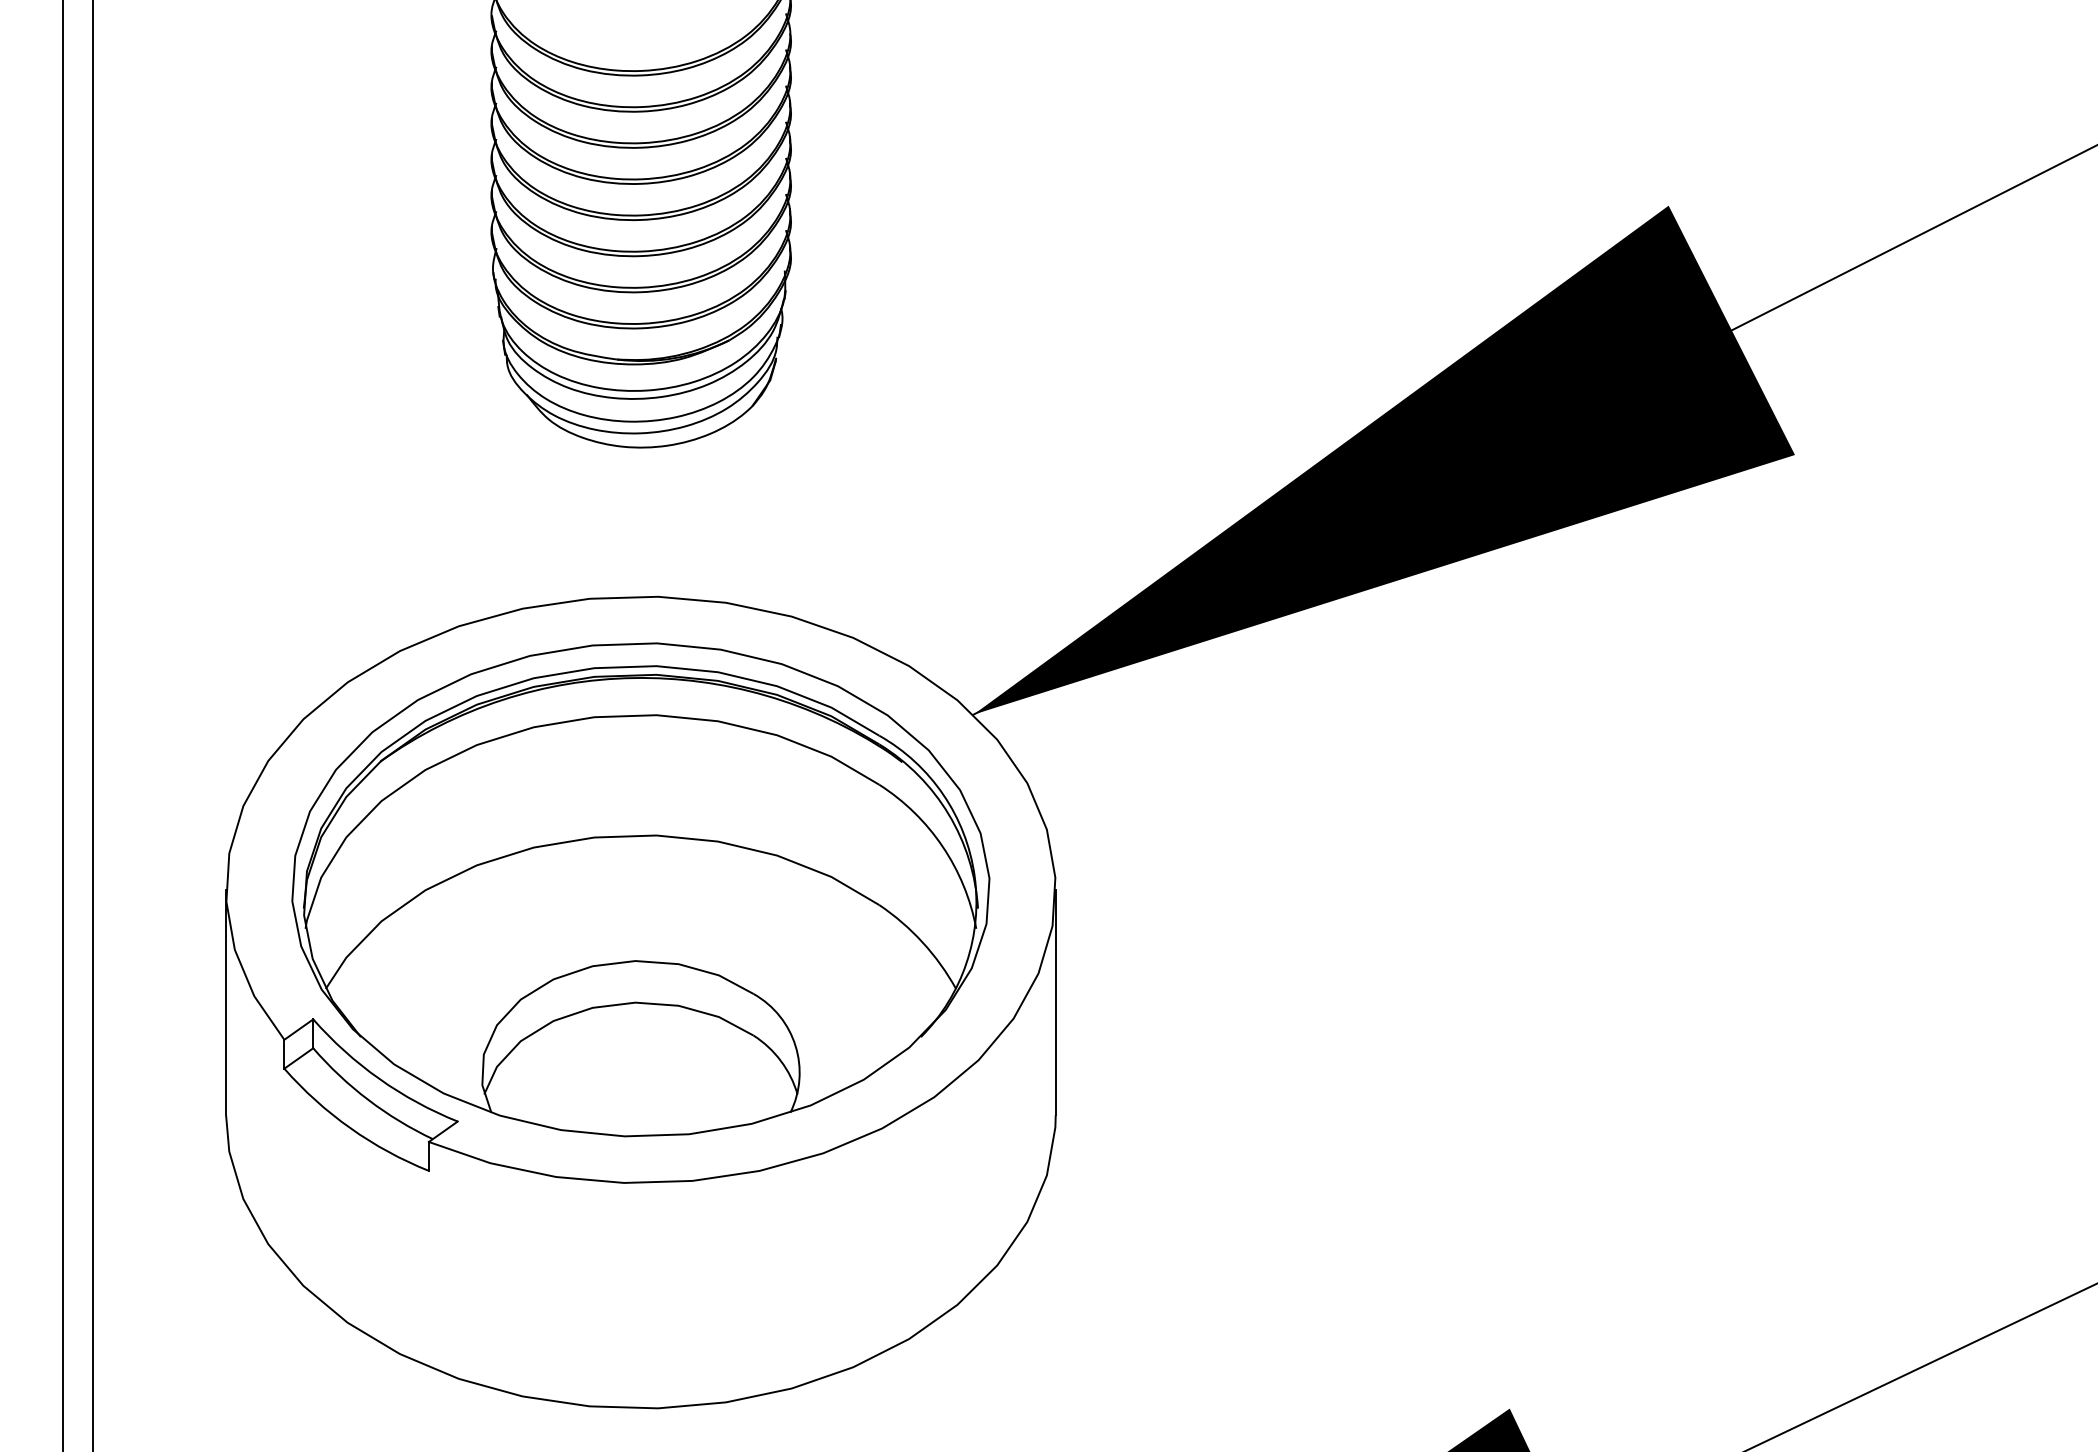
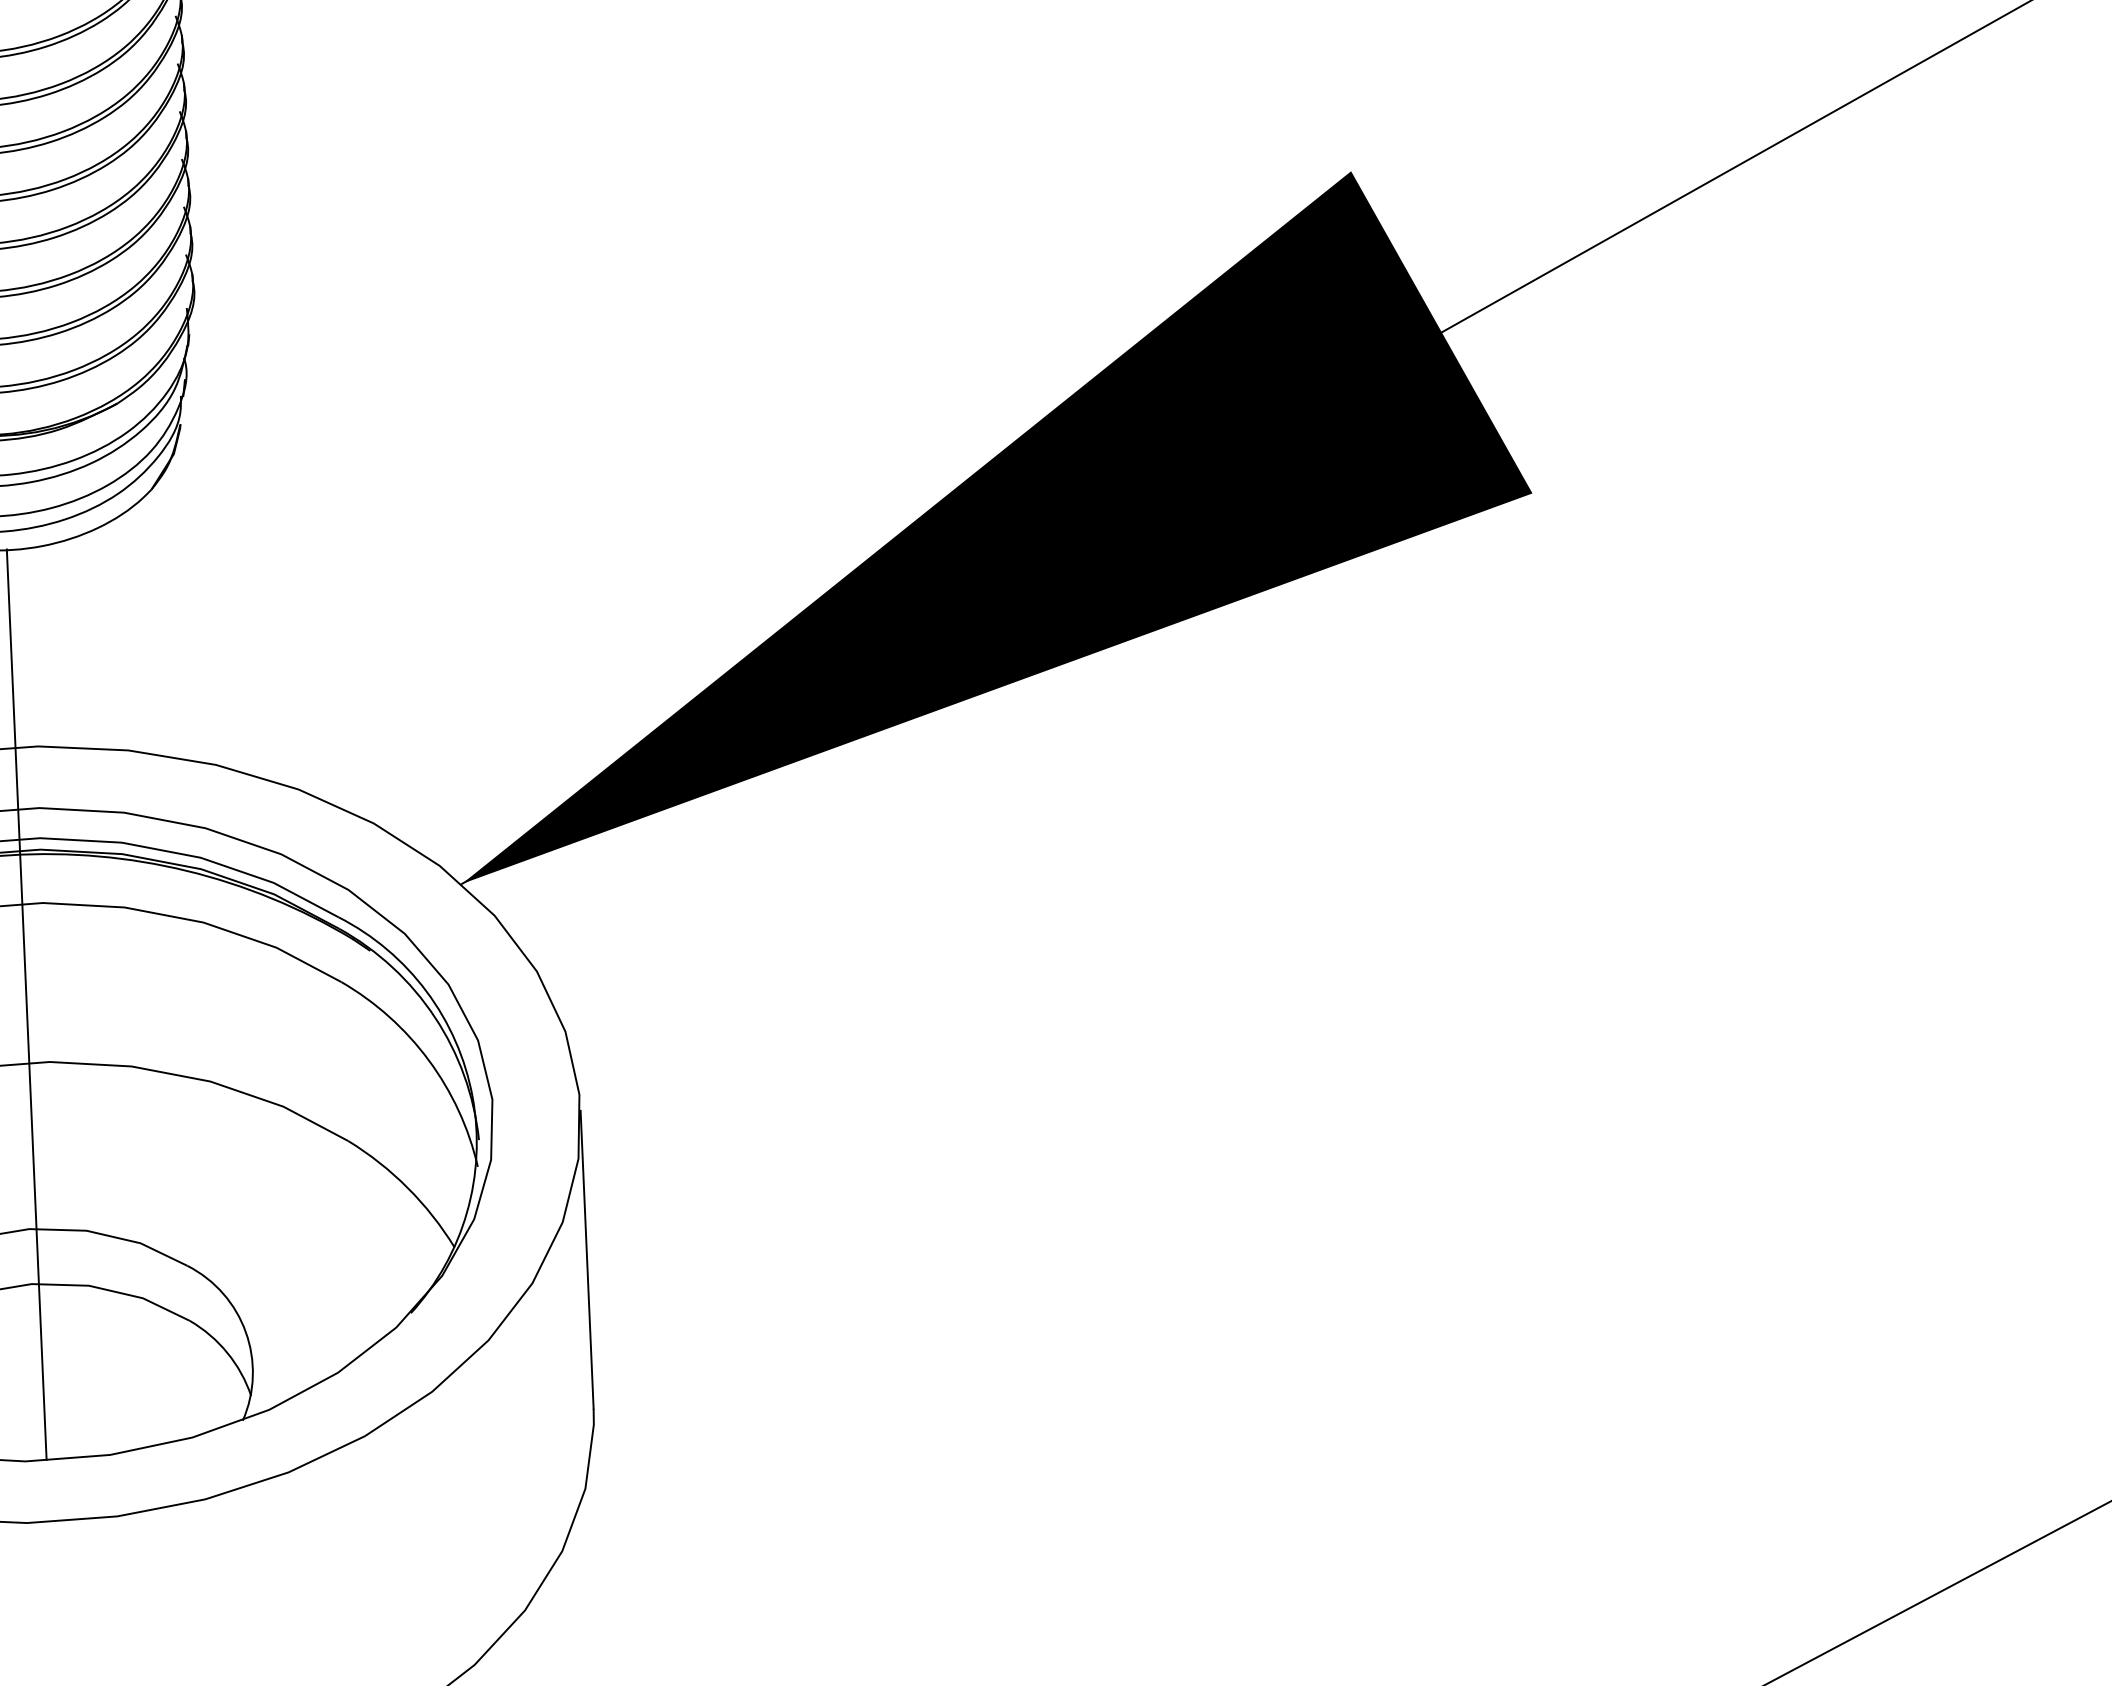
line: (640, 791) -> (26, 1004), added

